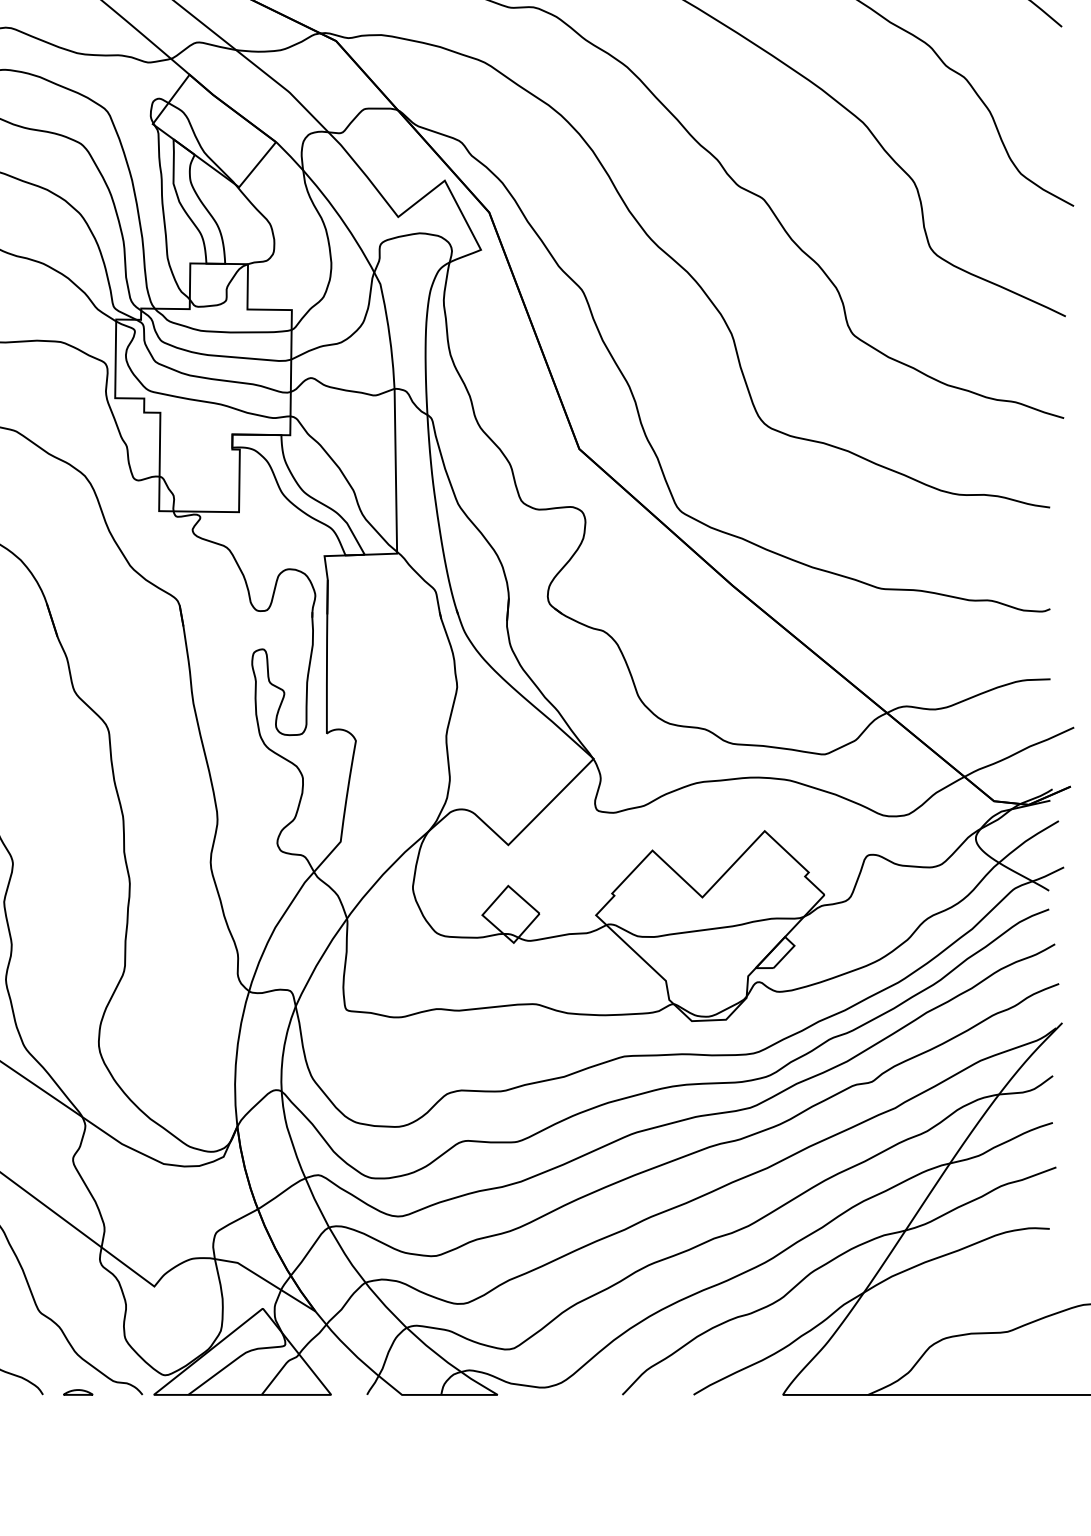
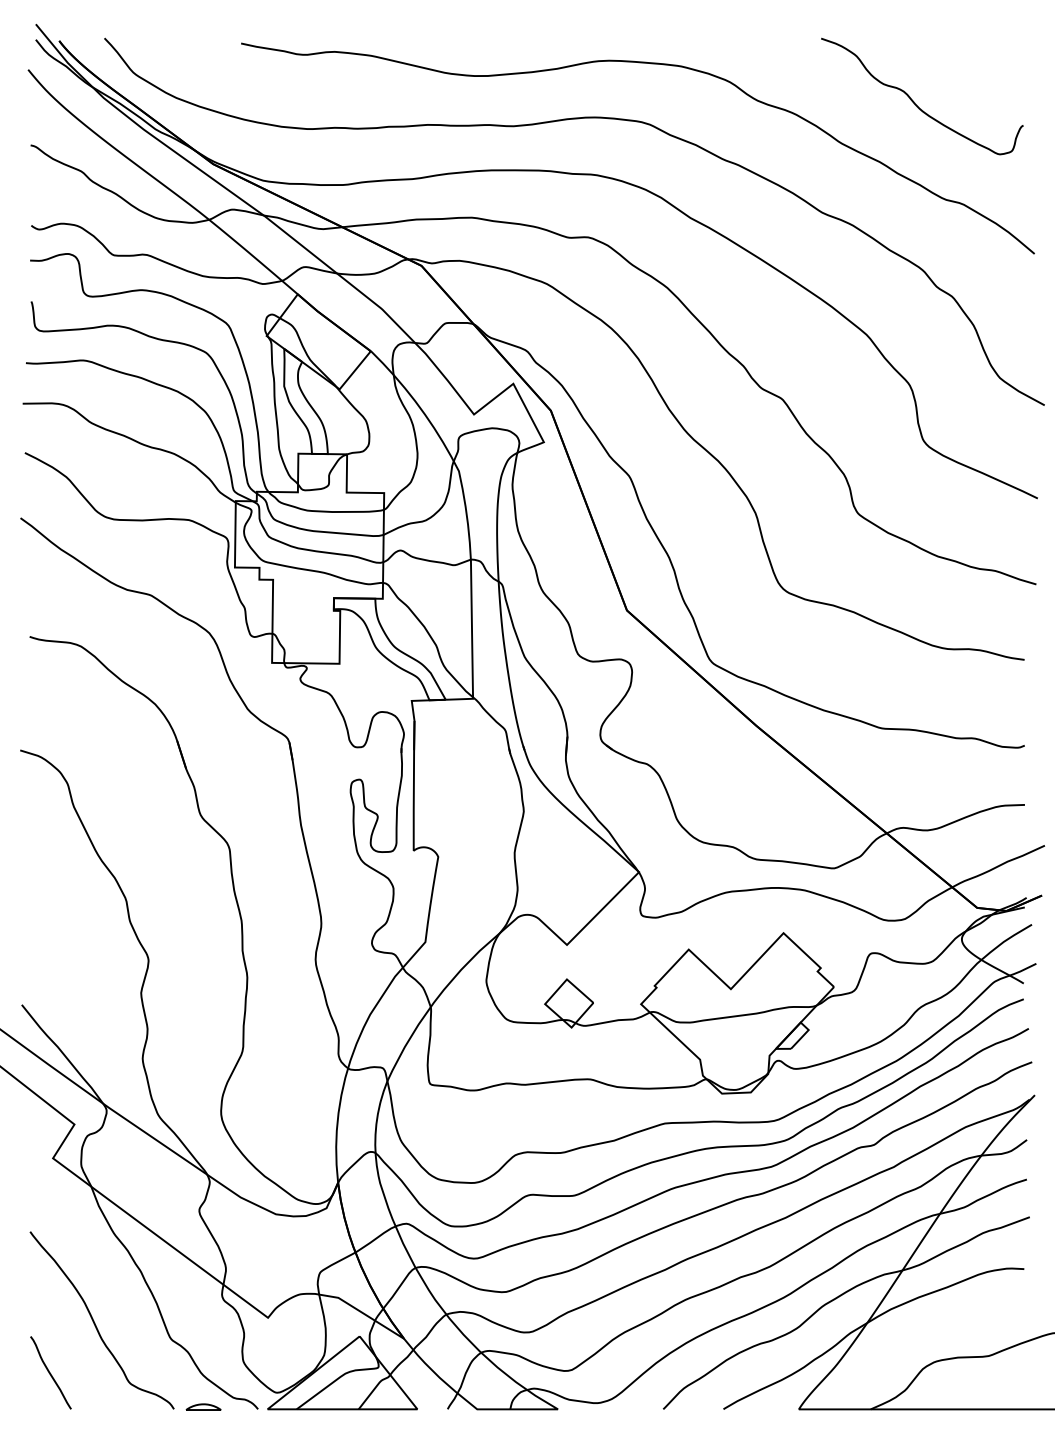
part: (77, 1392) -> (203, 1407), size x1.4

